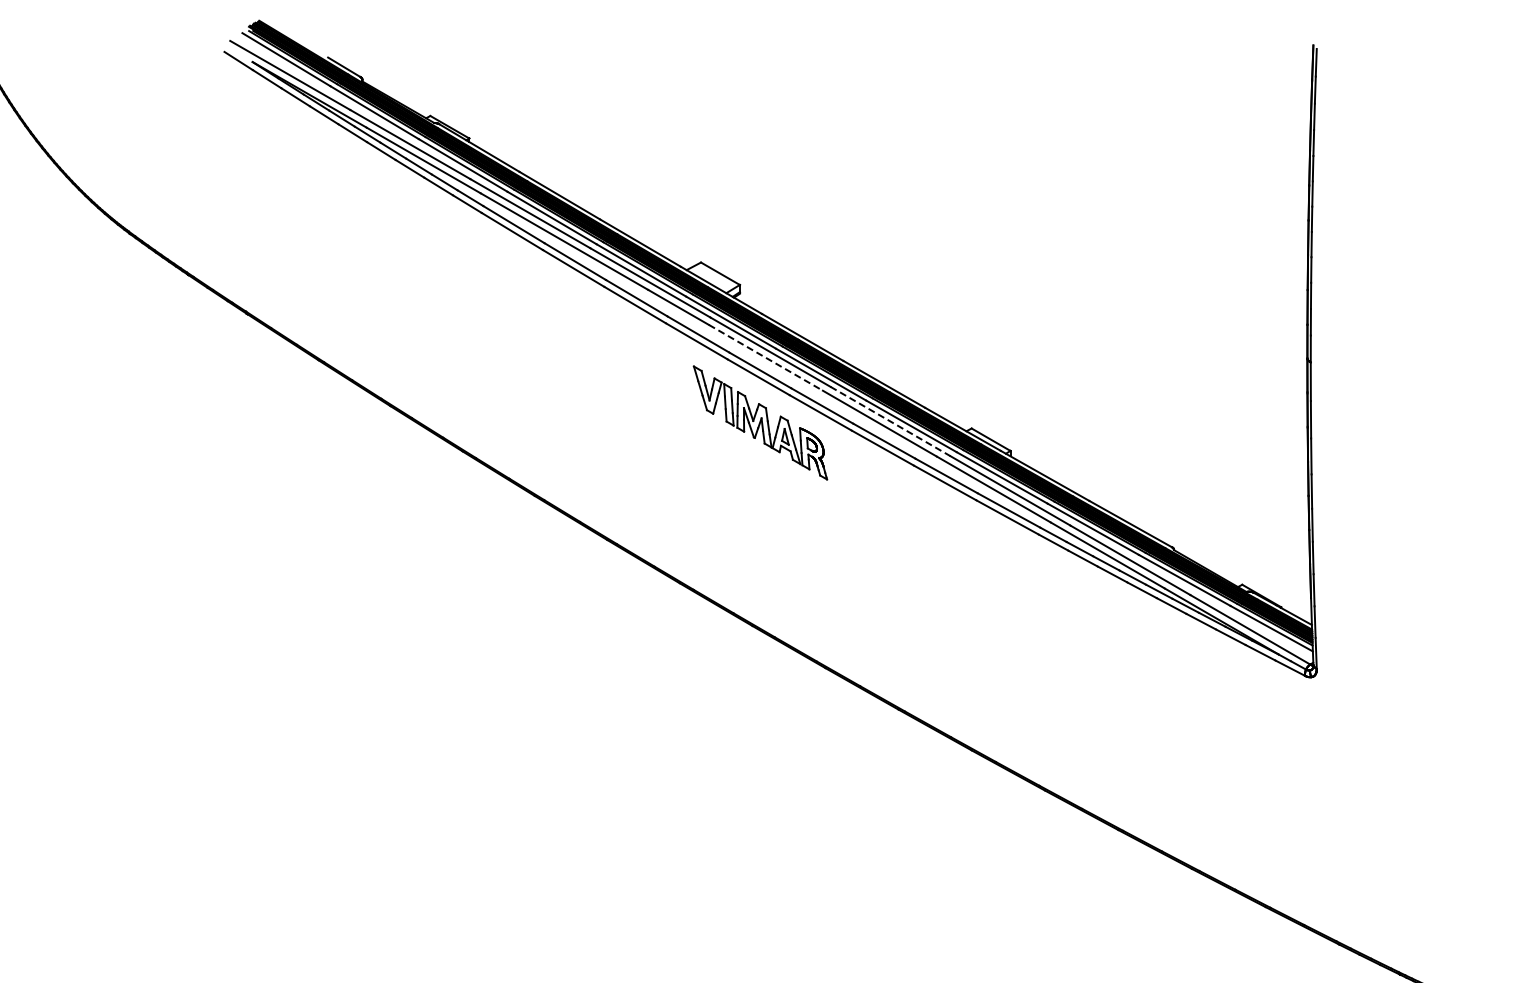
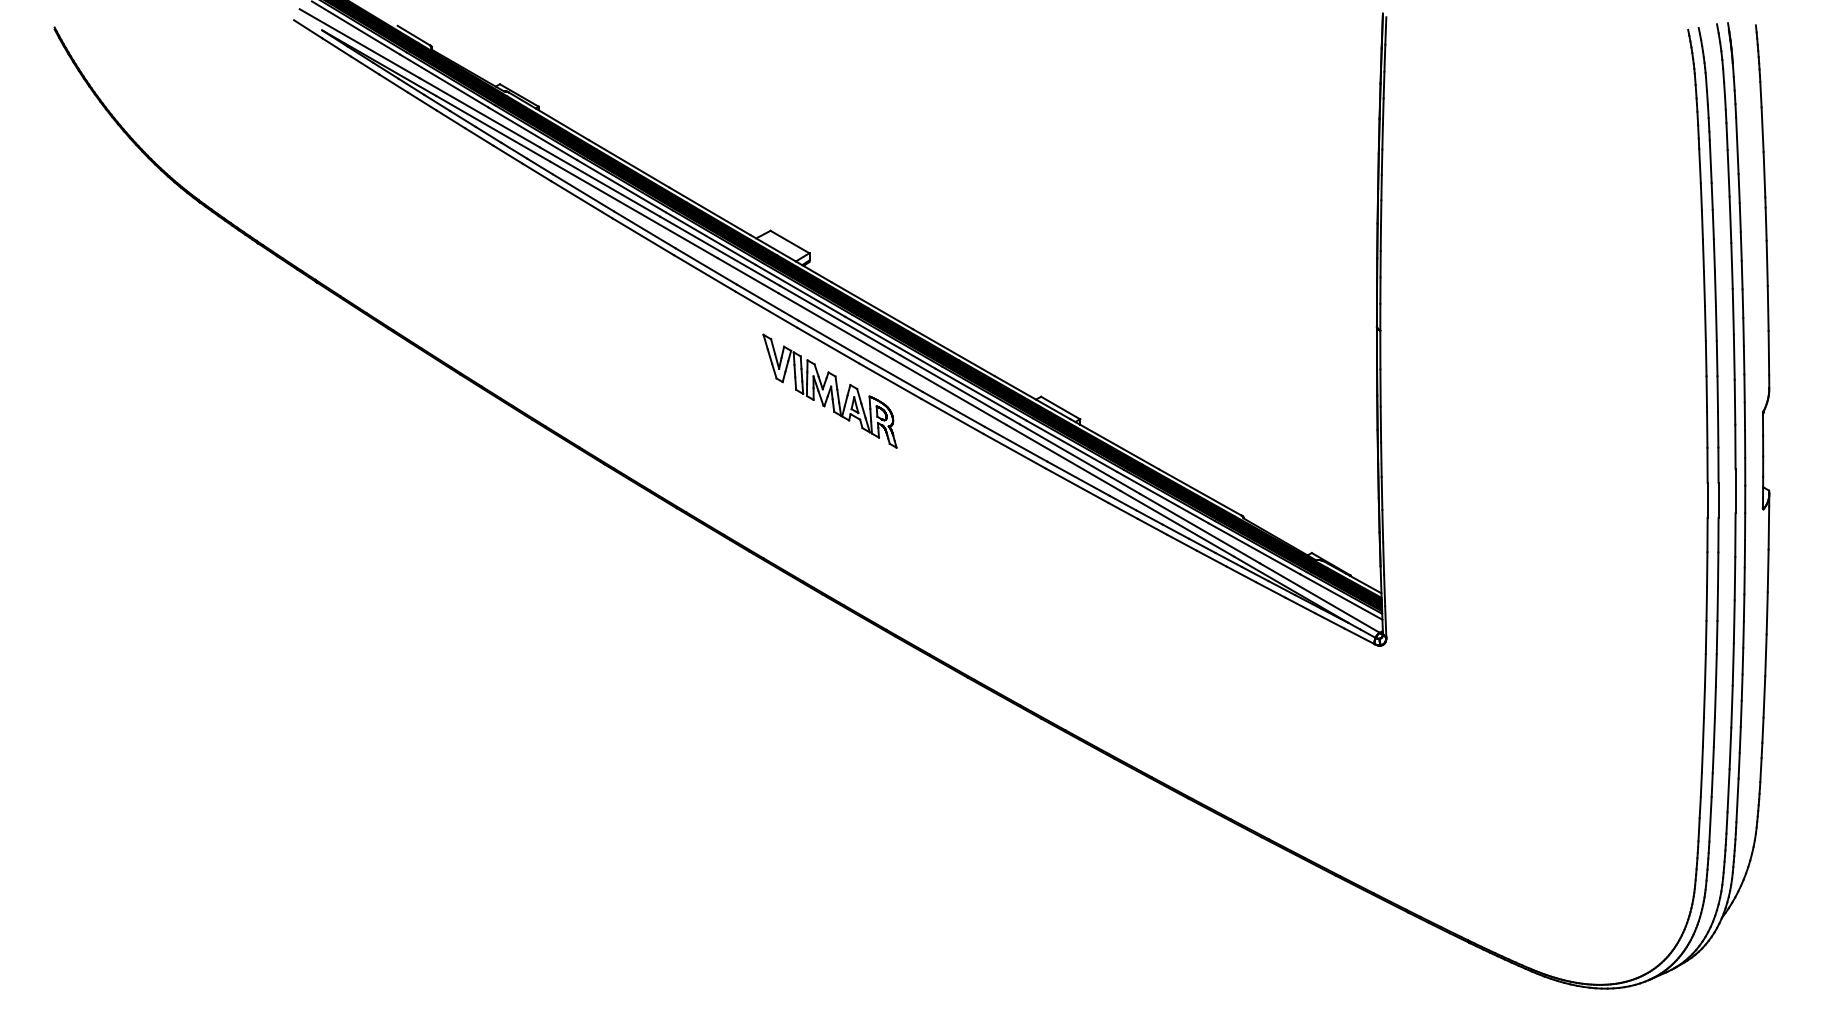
line: (765, 358) -> (835, 326), dashed -> solid
line: (890, 422) -> (960, 390), dashed -> solid

